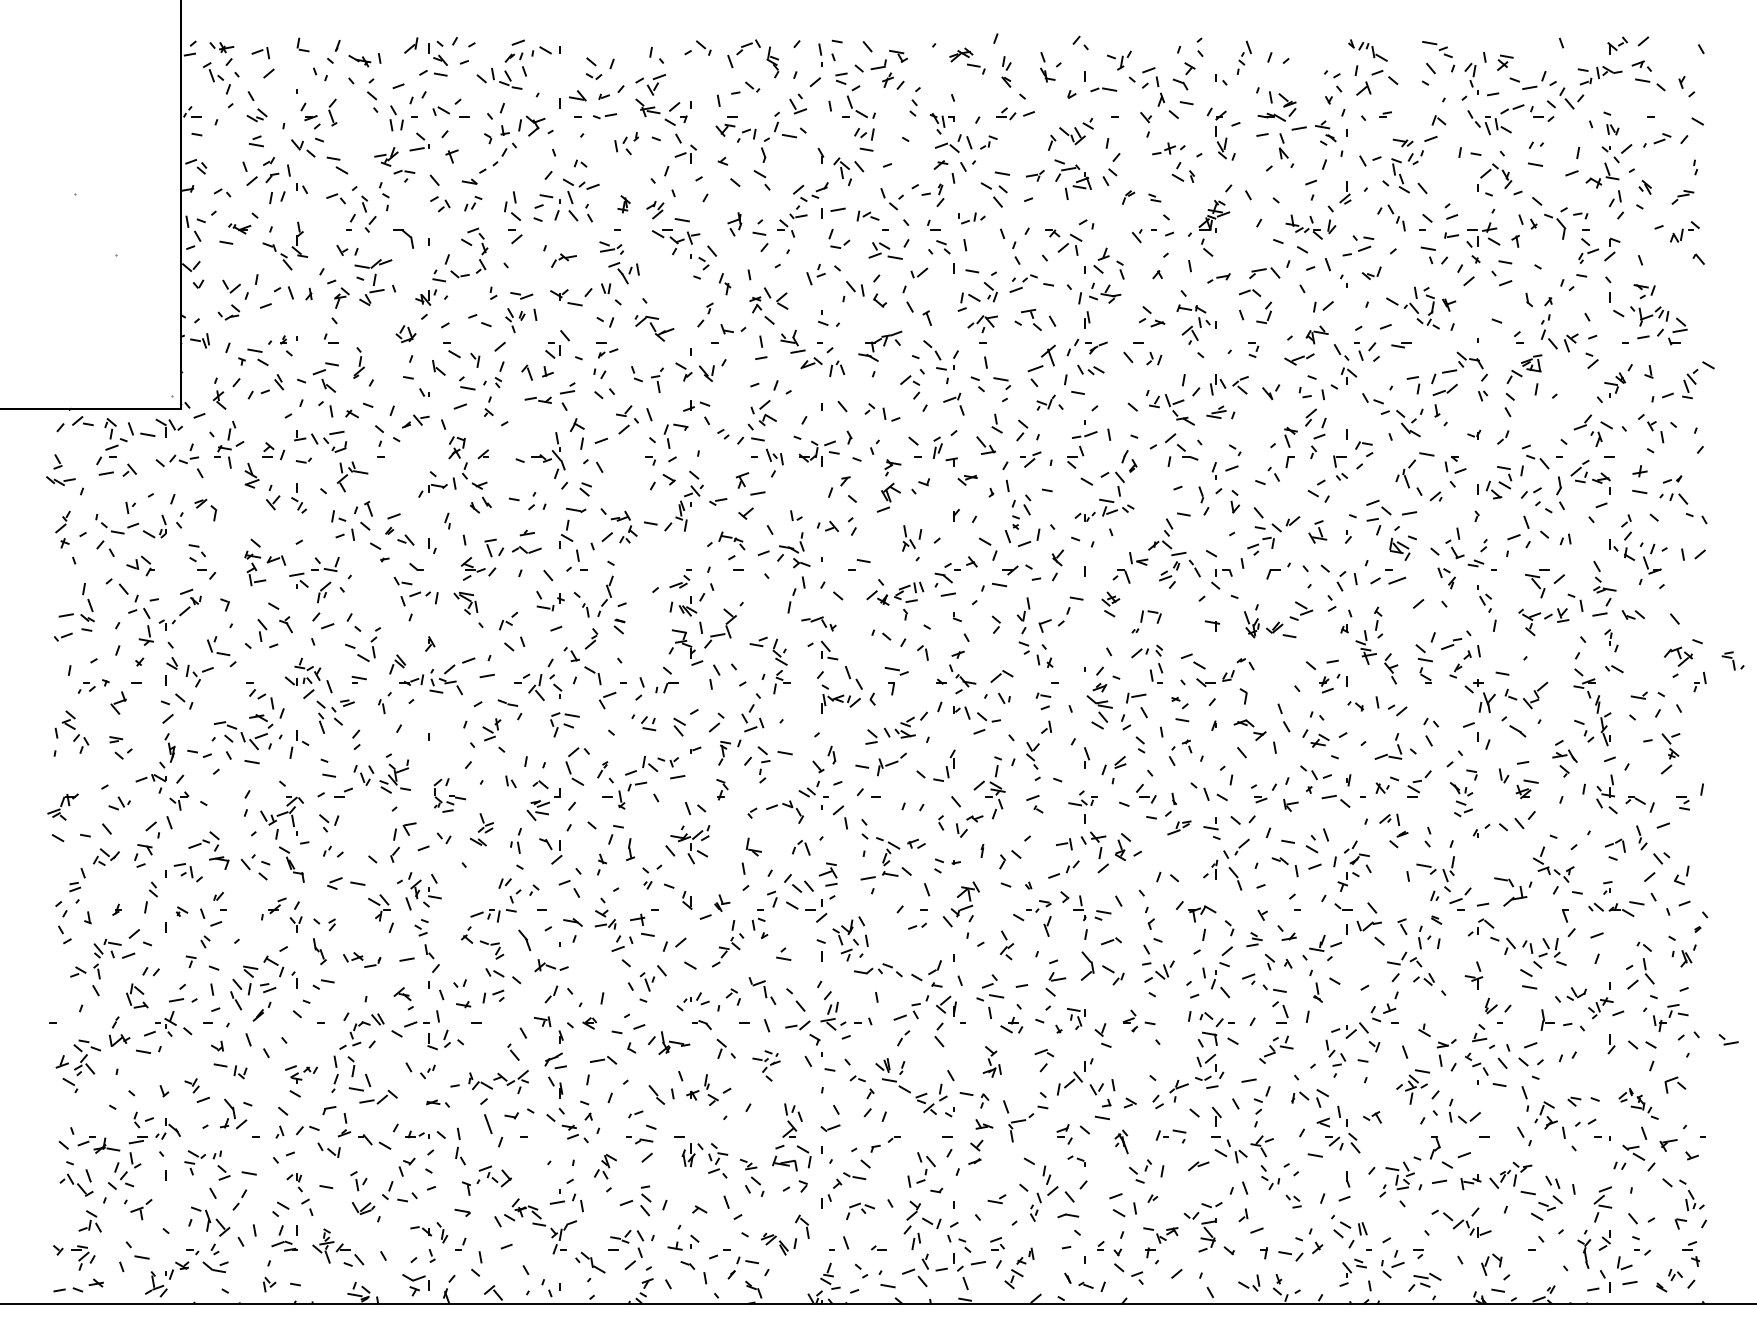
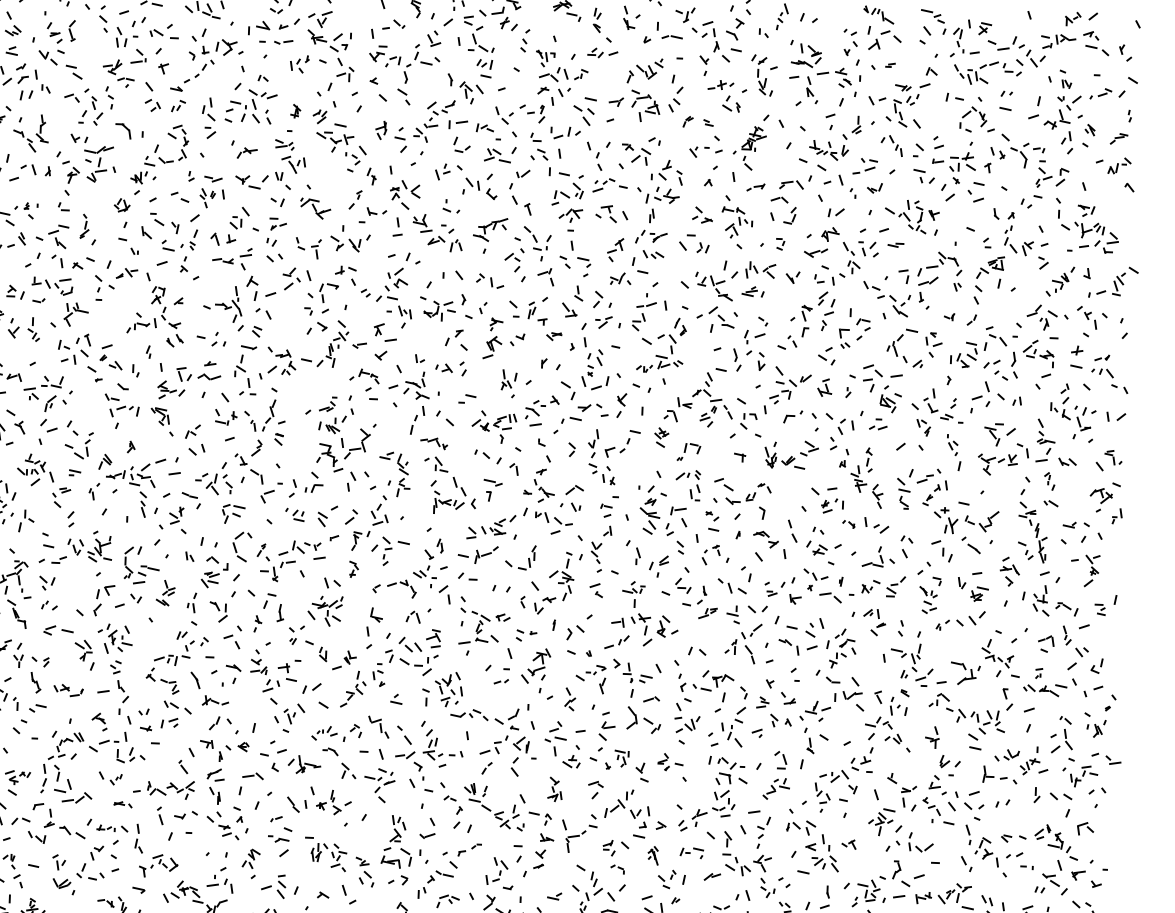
part: (971, 218) -> (565, 133), size x1.43
part: (1041, 365) -> (615, 249), size x0.71
part: (1388, 580) -> (878, 427), size x0.62
part: (1732, 660) -> (1113, 457), moved
part: (320, 716) -> (142, 503), moved
part: (449, 795) -> (141, 565), size x1.43
part: (1274, 988) -> (701, 687), moved
part: (1728, 1039) -> (1113, 760), moved
part: (766, 1065) -> (379, 785), size x1.43
part: (1638, 1103) -> (1056, 842), size x1.43
part: (486, 1115) -> (160, 815), size x0.62

